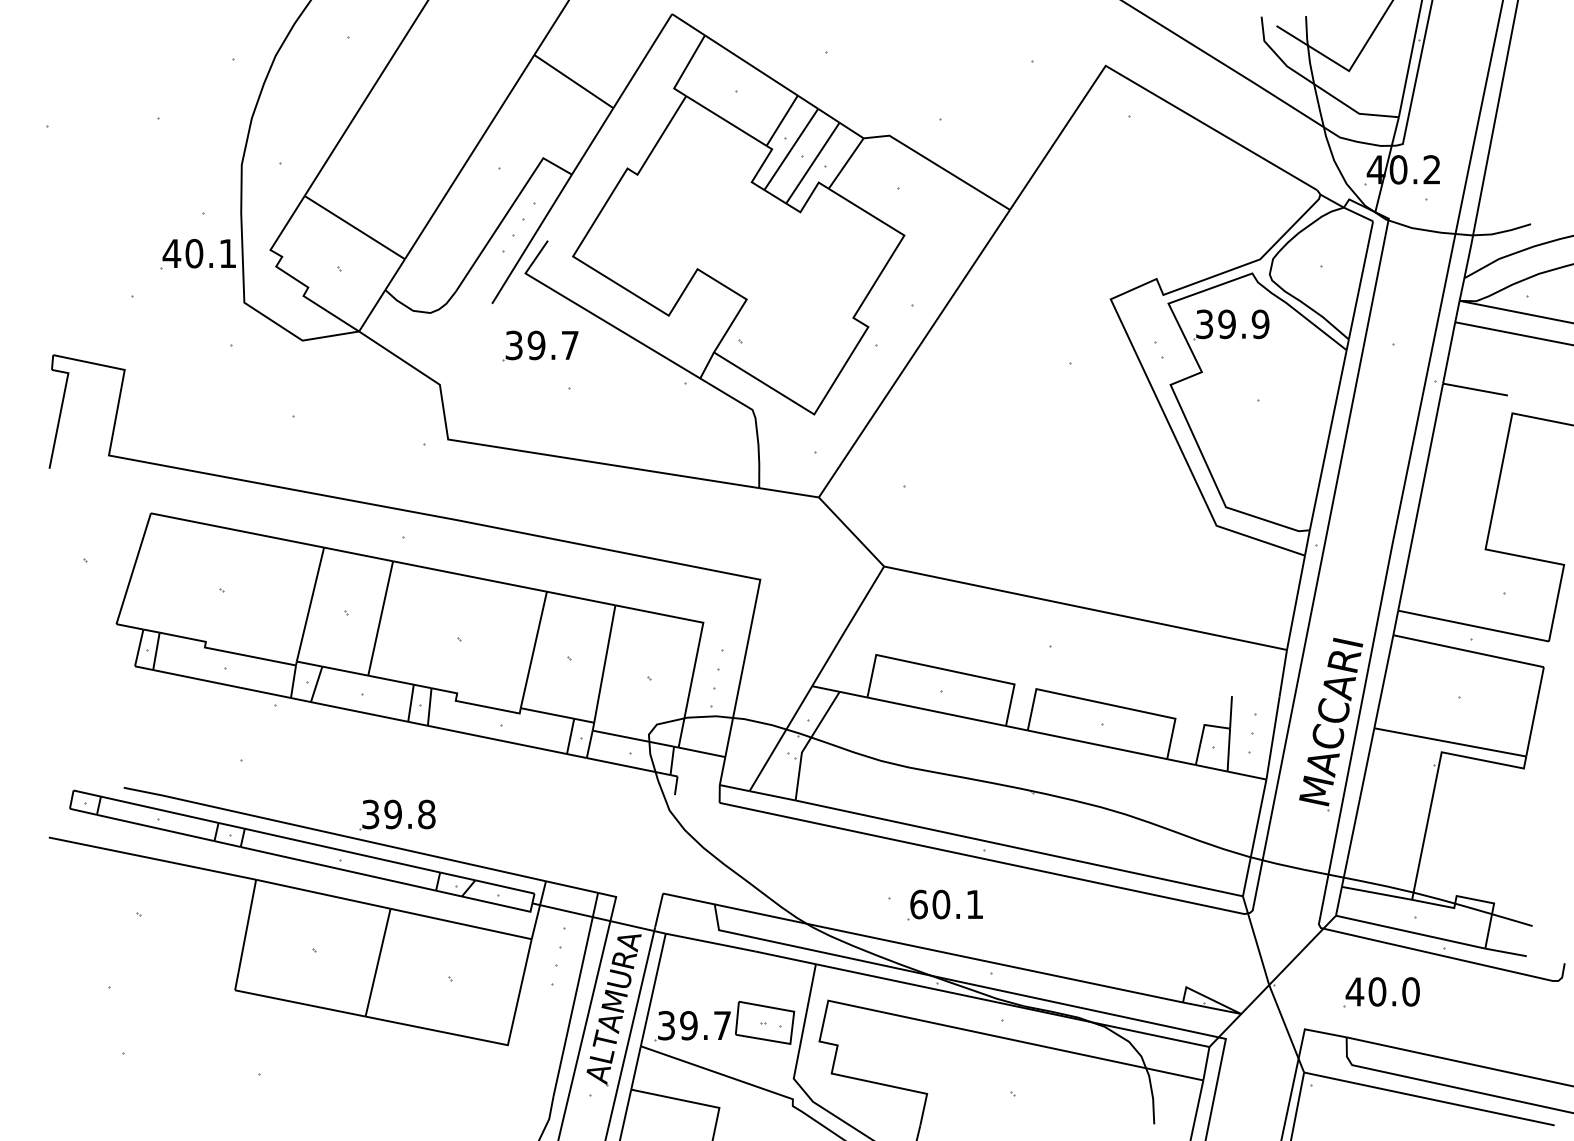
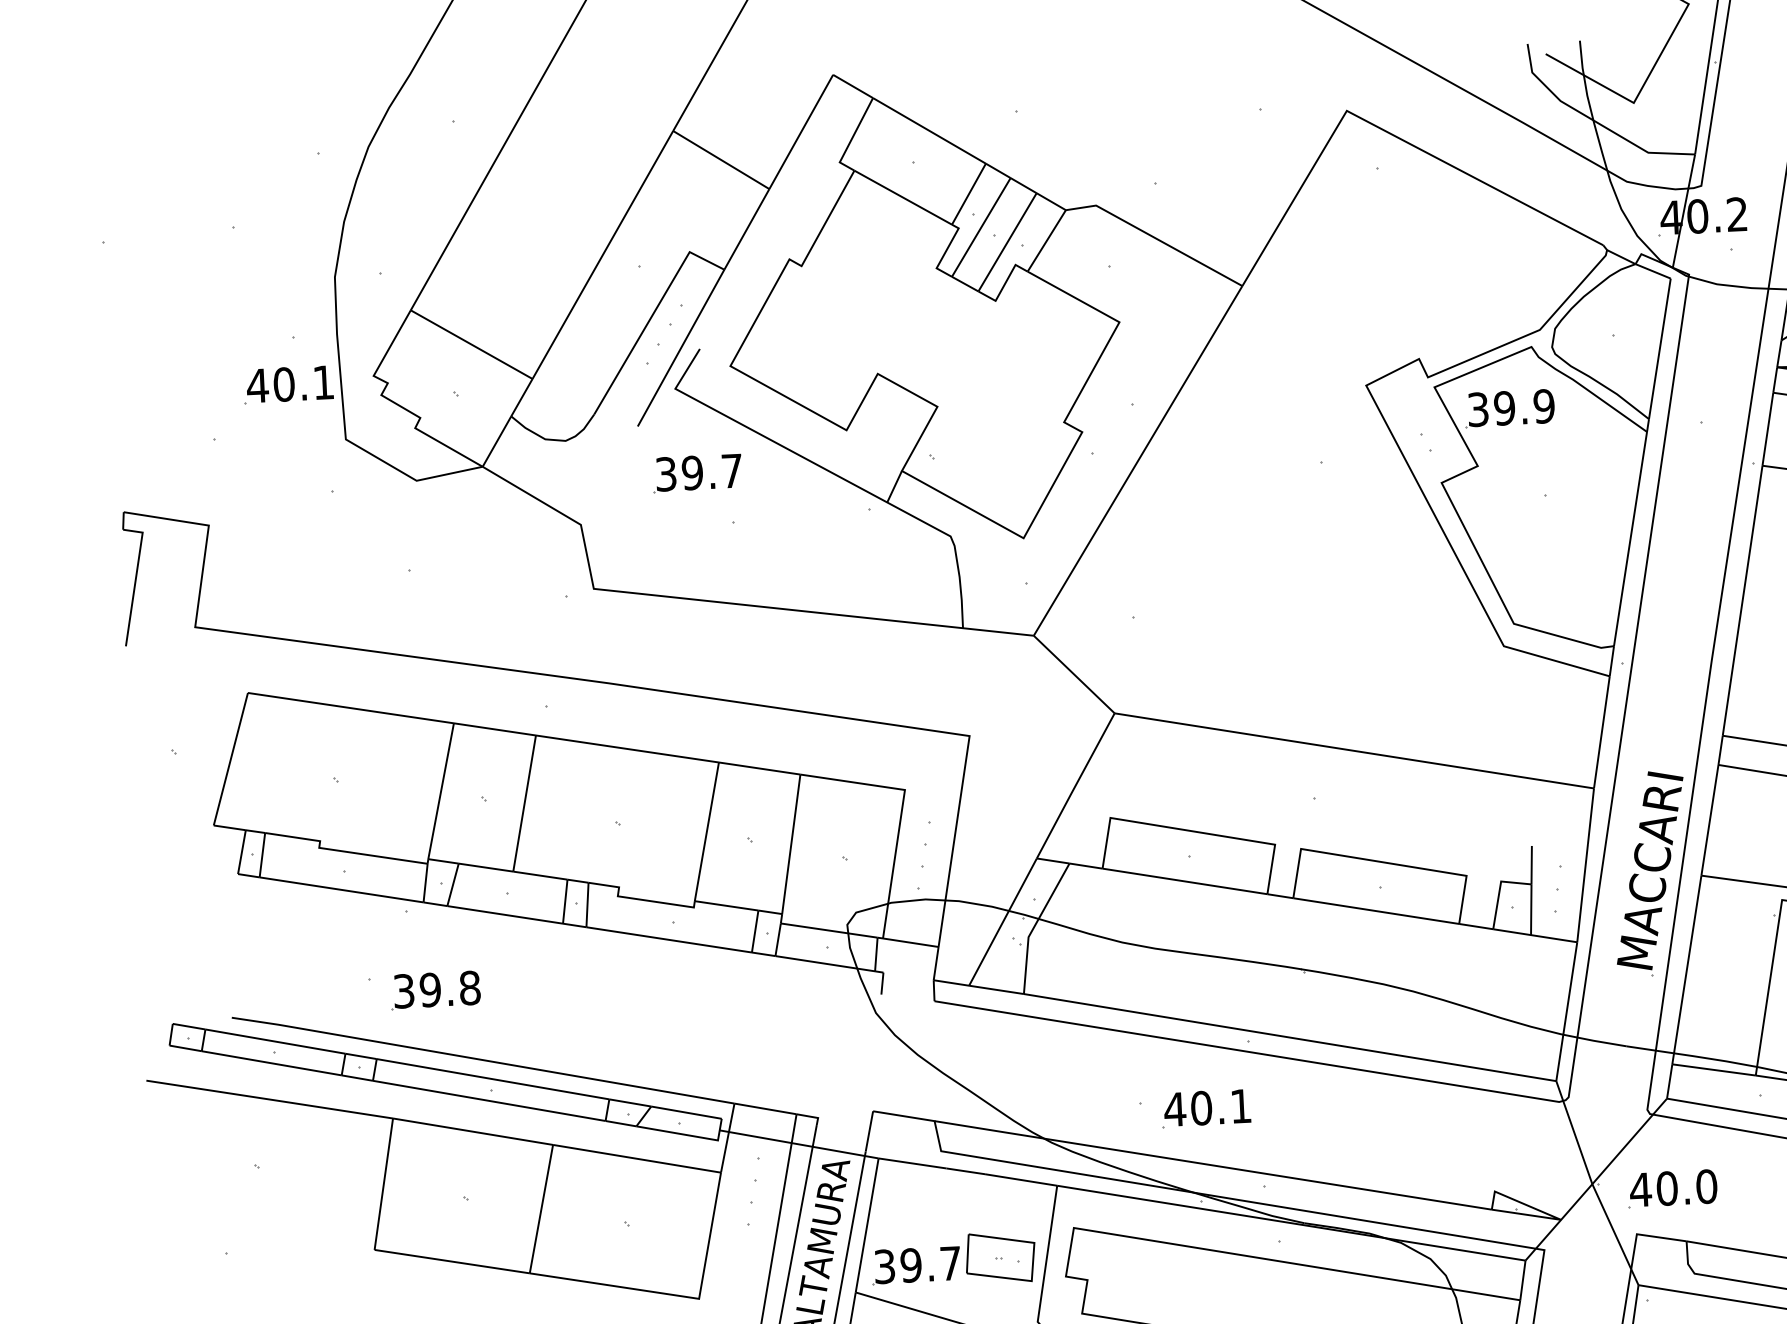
part: (397, 814) -> (435, 989), moved
text: (918, 904) -> (1174, 1109), 60.1 -> 40.1
part: (1381, 992) -> (1672, 1189), moved

